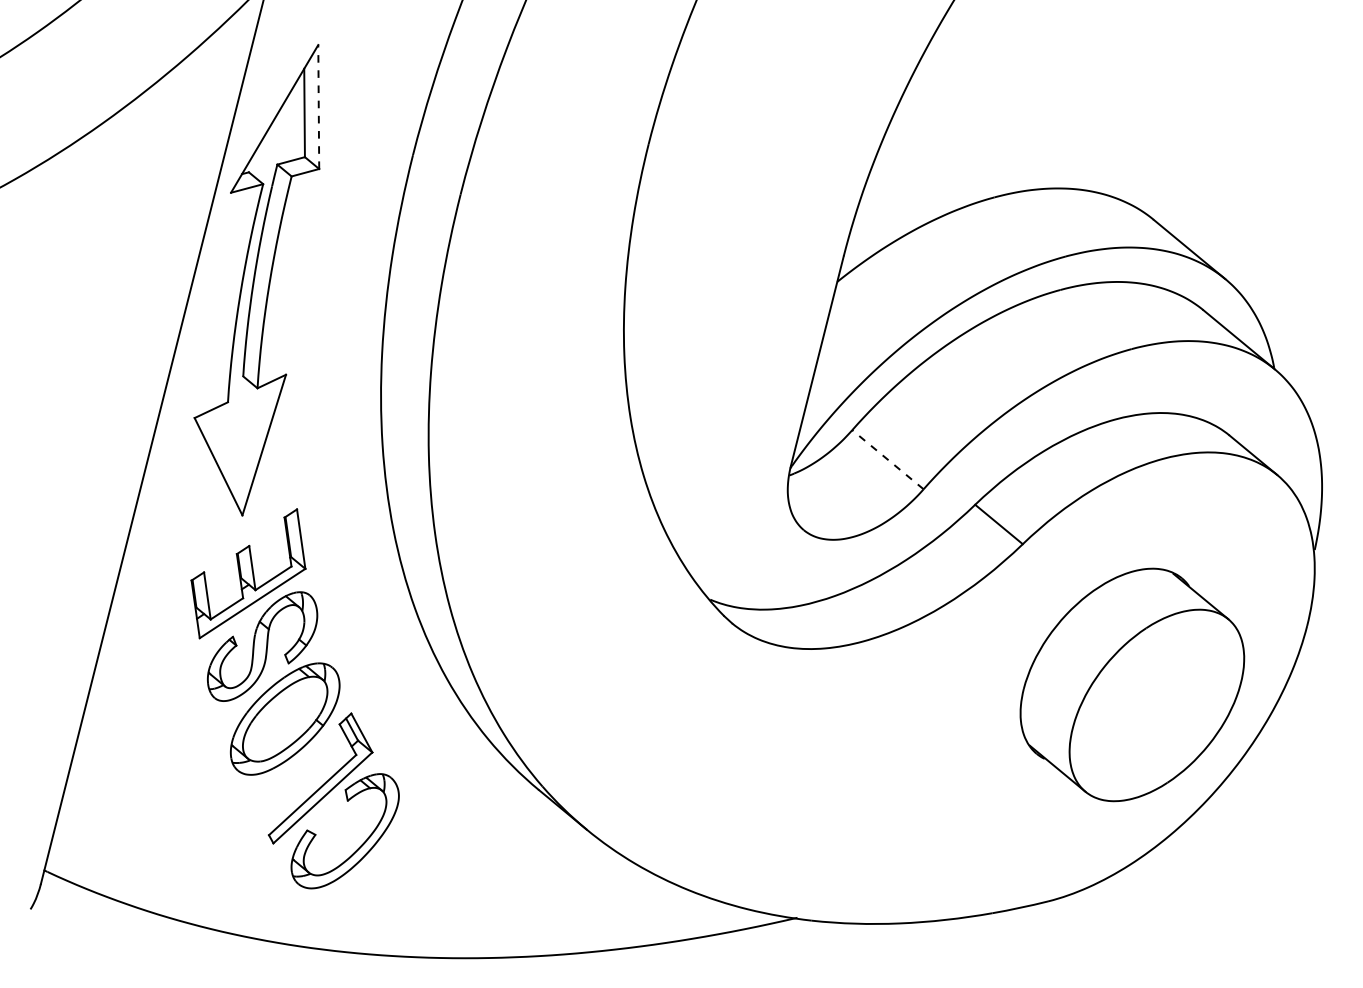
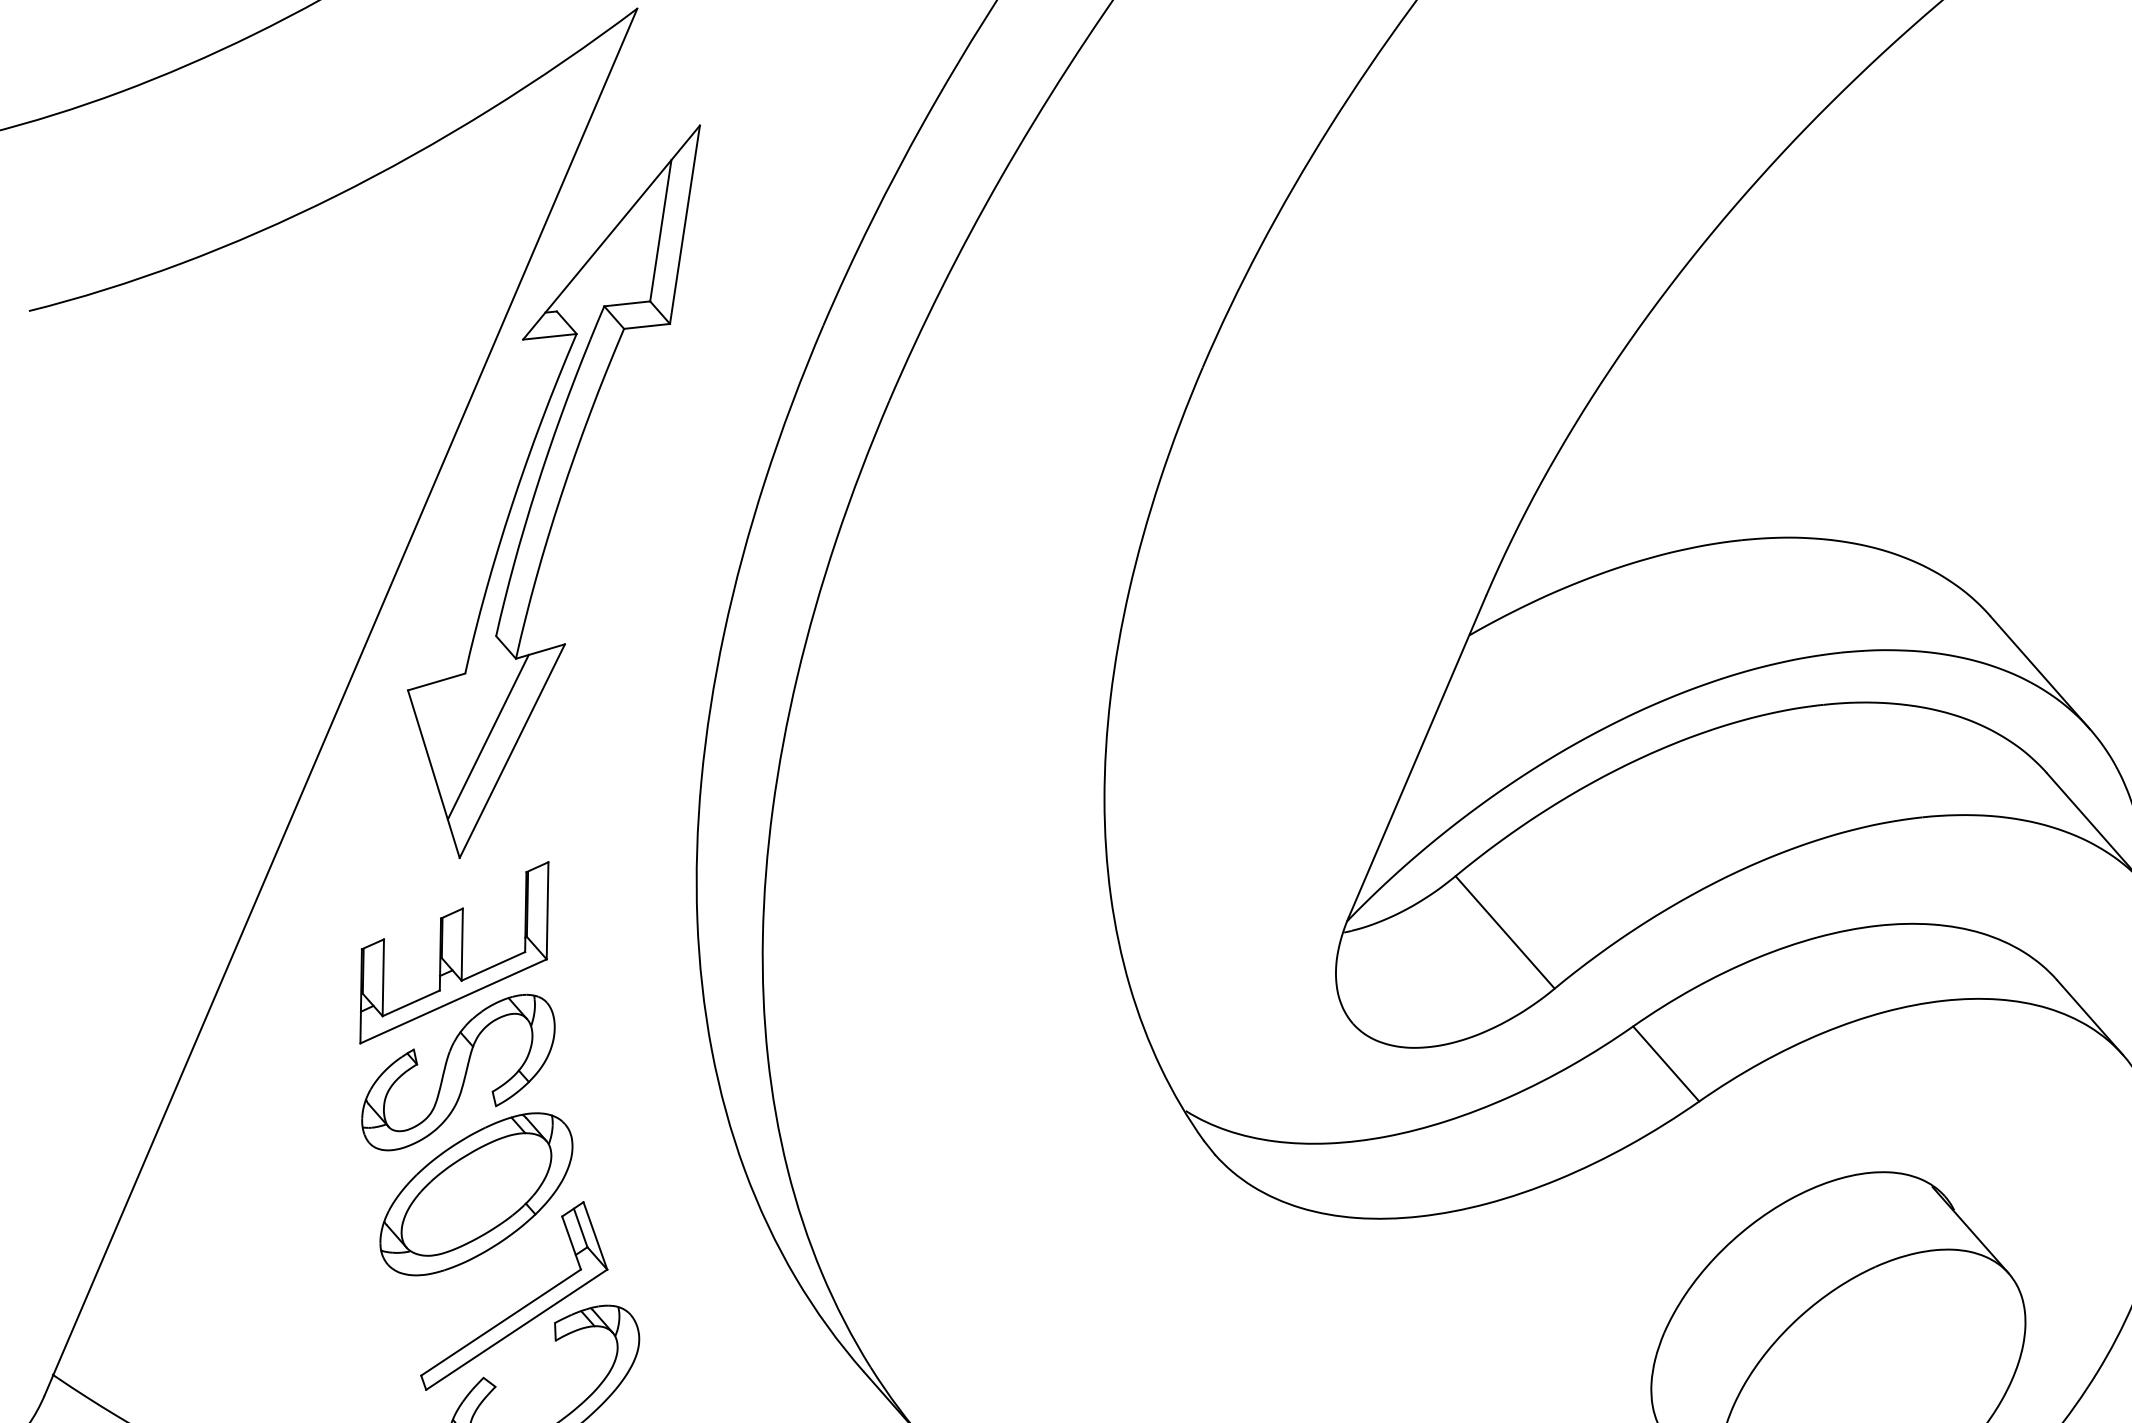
line: (318, 106) -> (684, 223), dashed -> solid
line: (248, 438) -> (488, 736), added
line: (887, 459) -> (1504, 931), dashed -> solid

